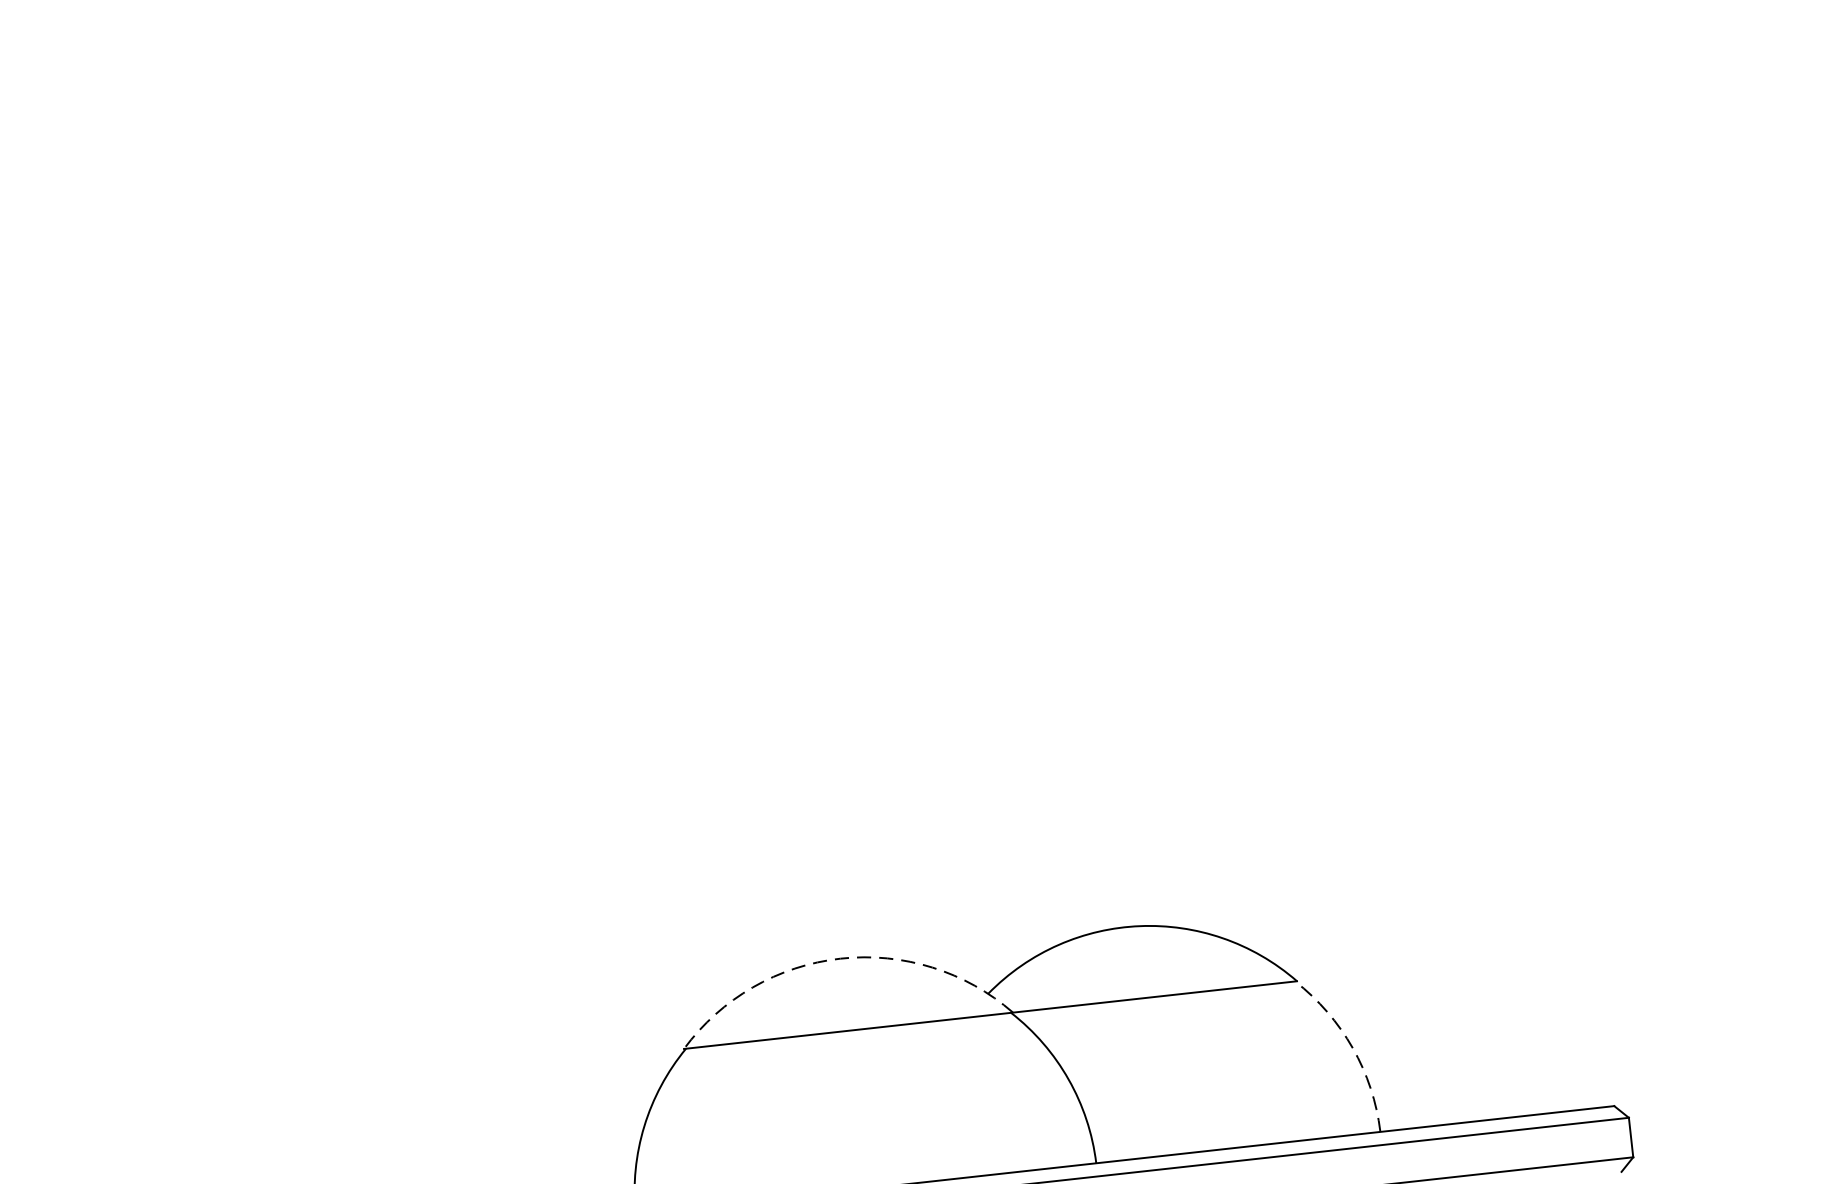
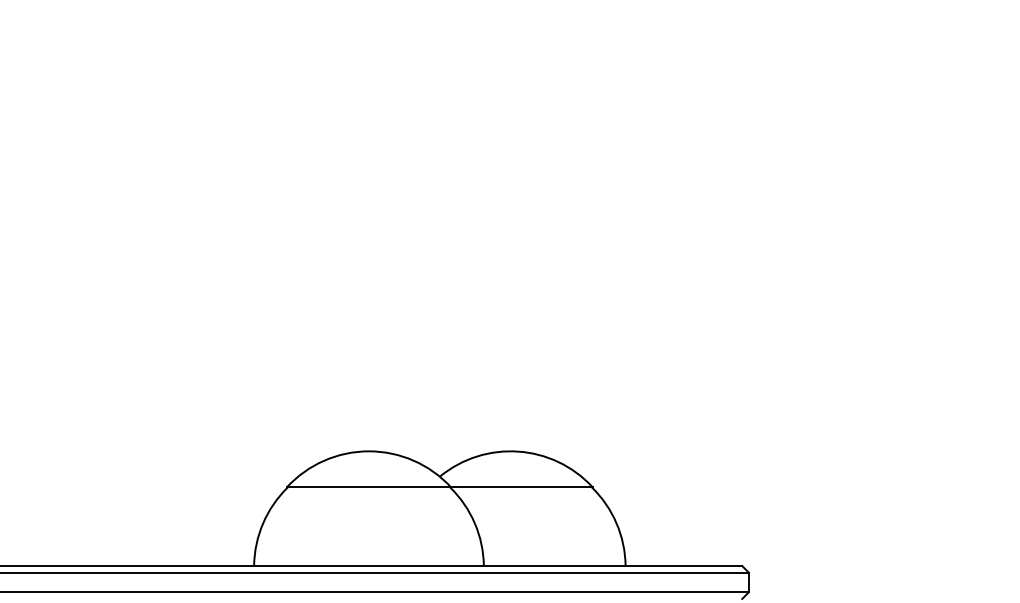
arc: (841, 958) -> (369, 451), dashed -> solid
arc: (1352, 1048) -> (616, 523), dashed -> solid

